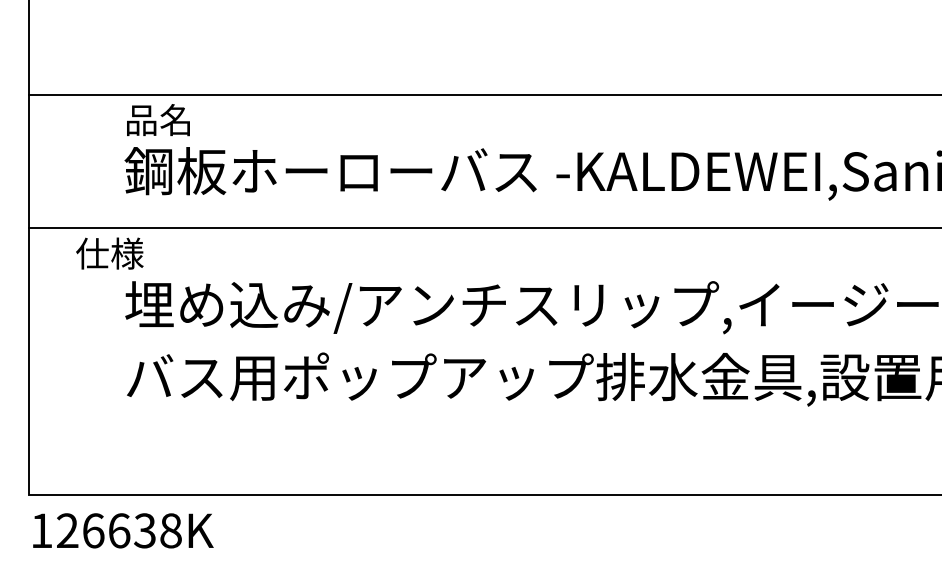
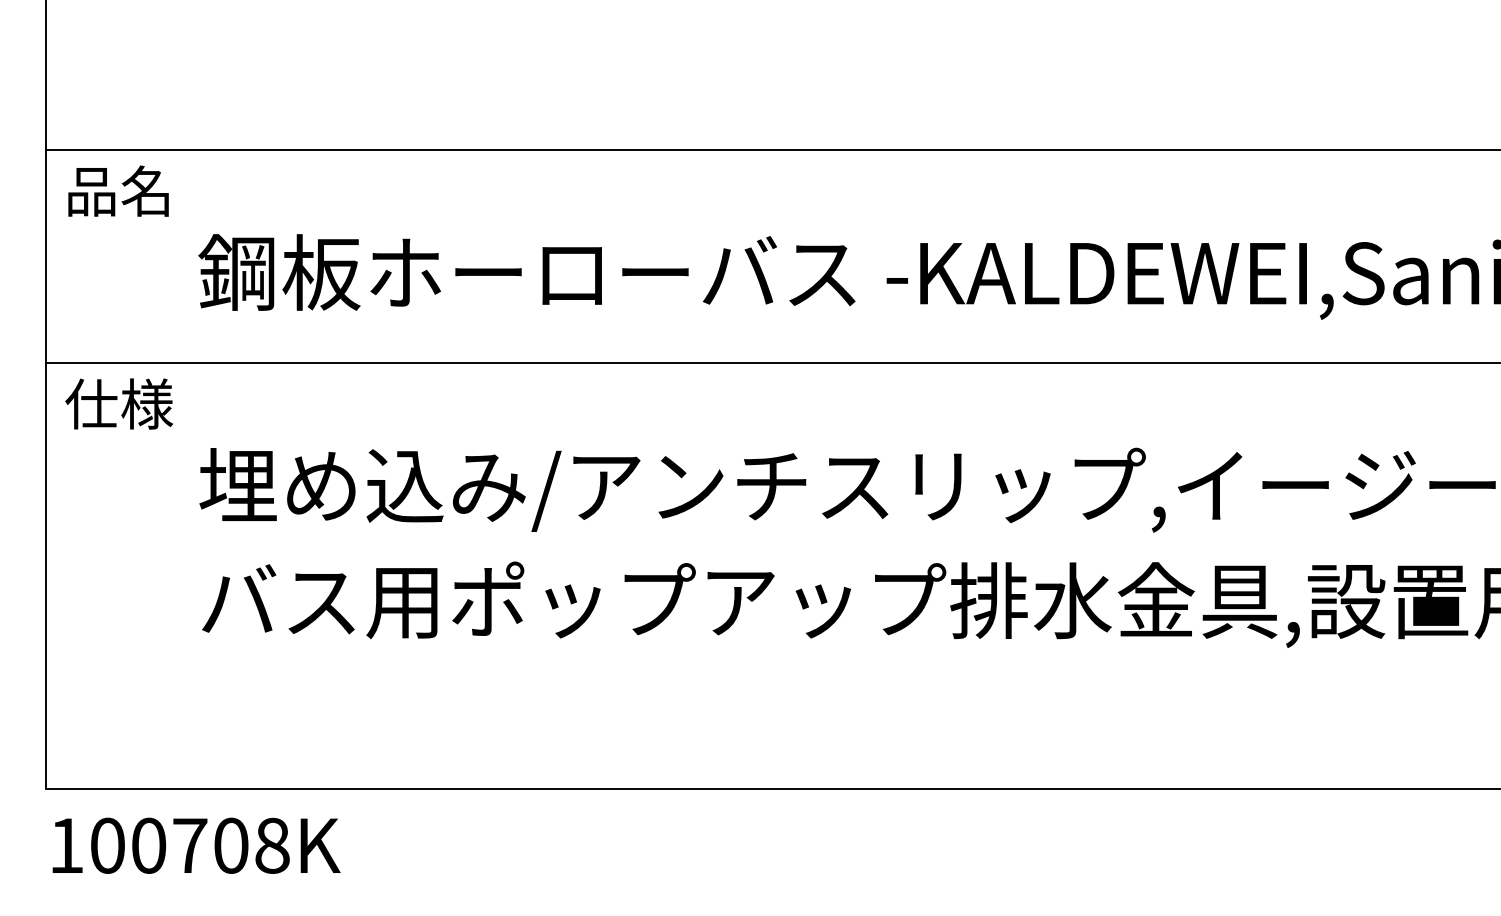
text: (158, 120) -> (118, 191), moved
text: (109, 253) -> (118, 403), moved
text: (106, 530) -> (169, 845), 126638K -> 100708K

